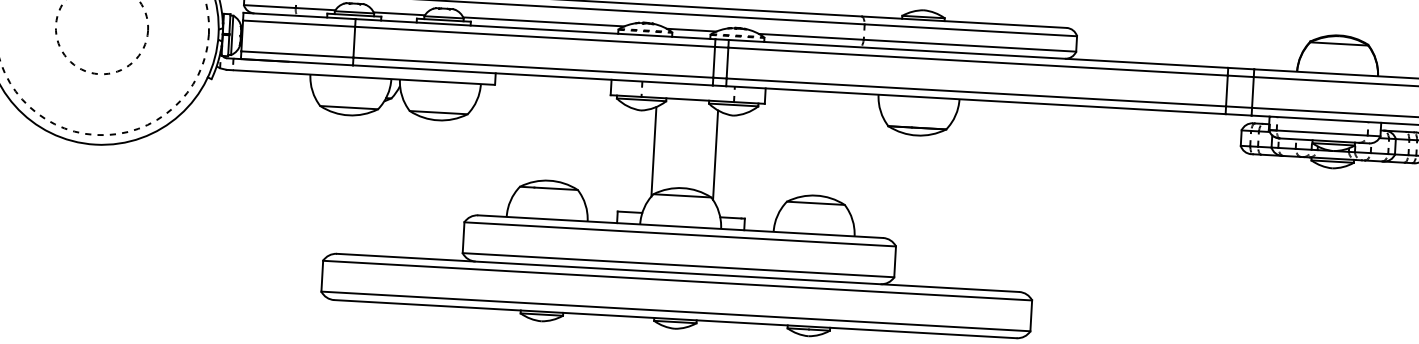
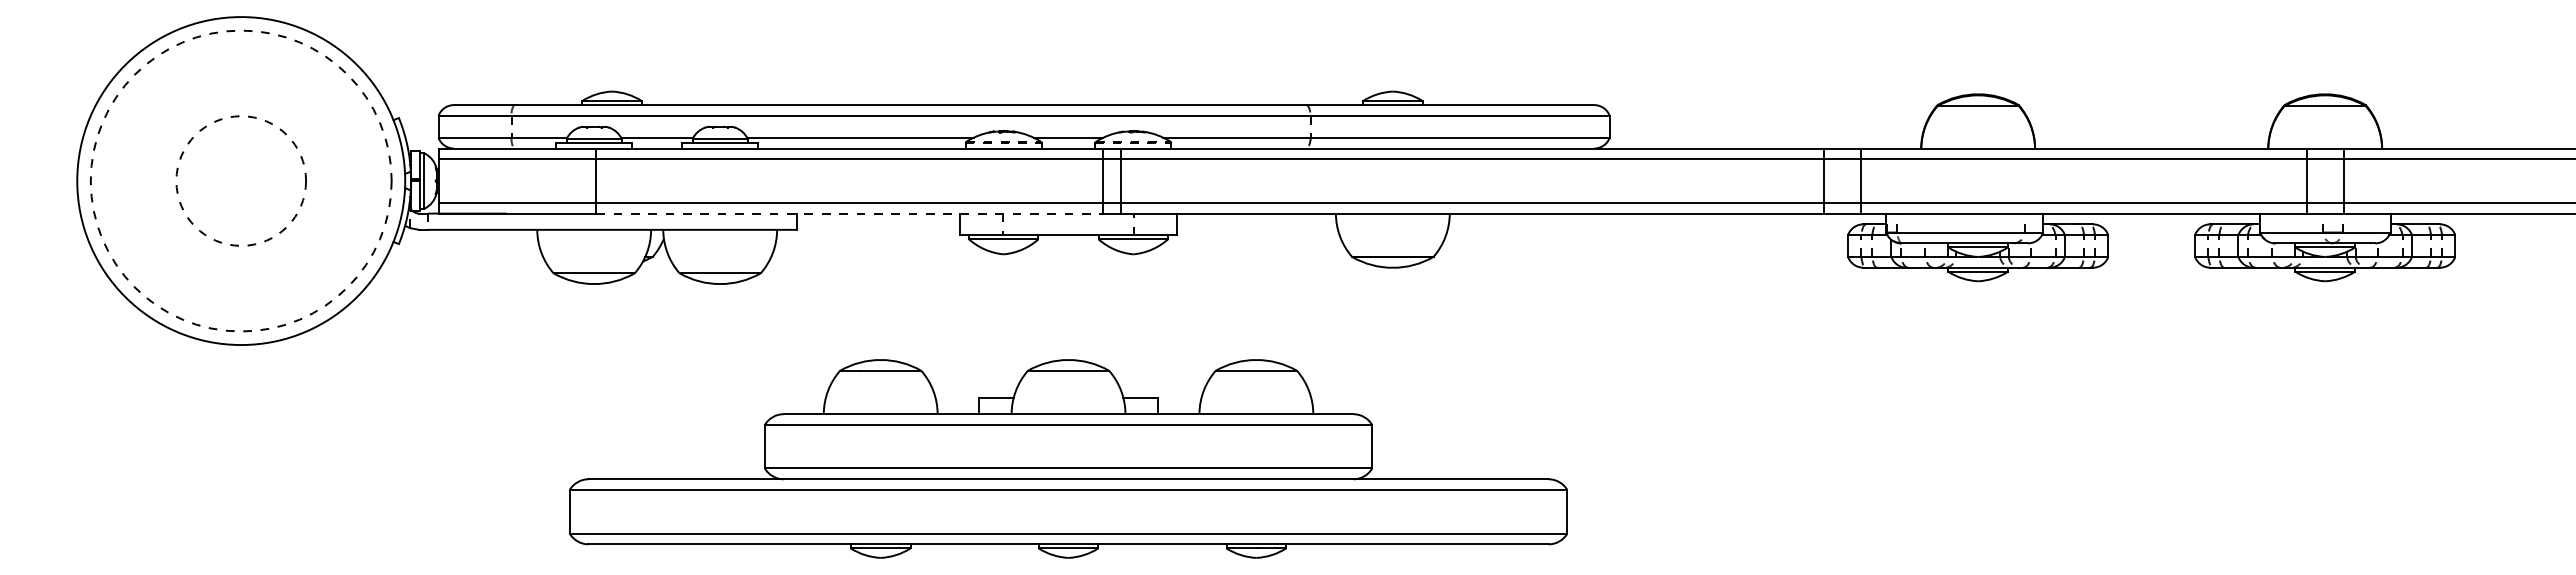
line: (532, 75) -> (849, 213), solid -> dashed
line: (654, 151) -> (1025, 311), removed
line: (715, 155) -> (1111, 311), removed

